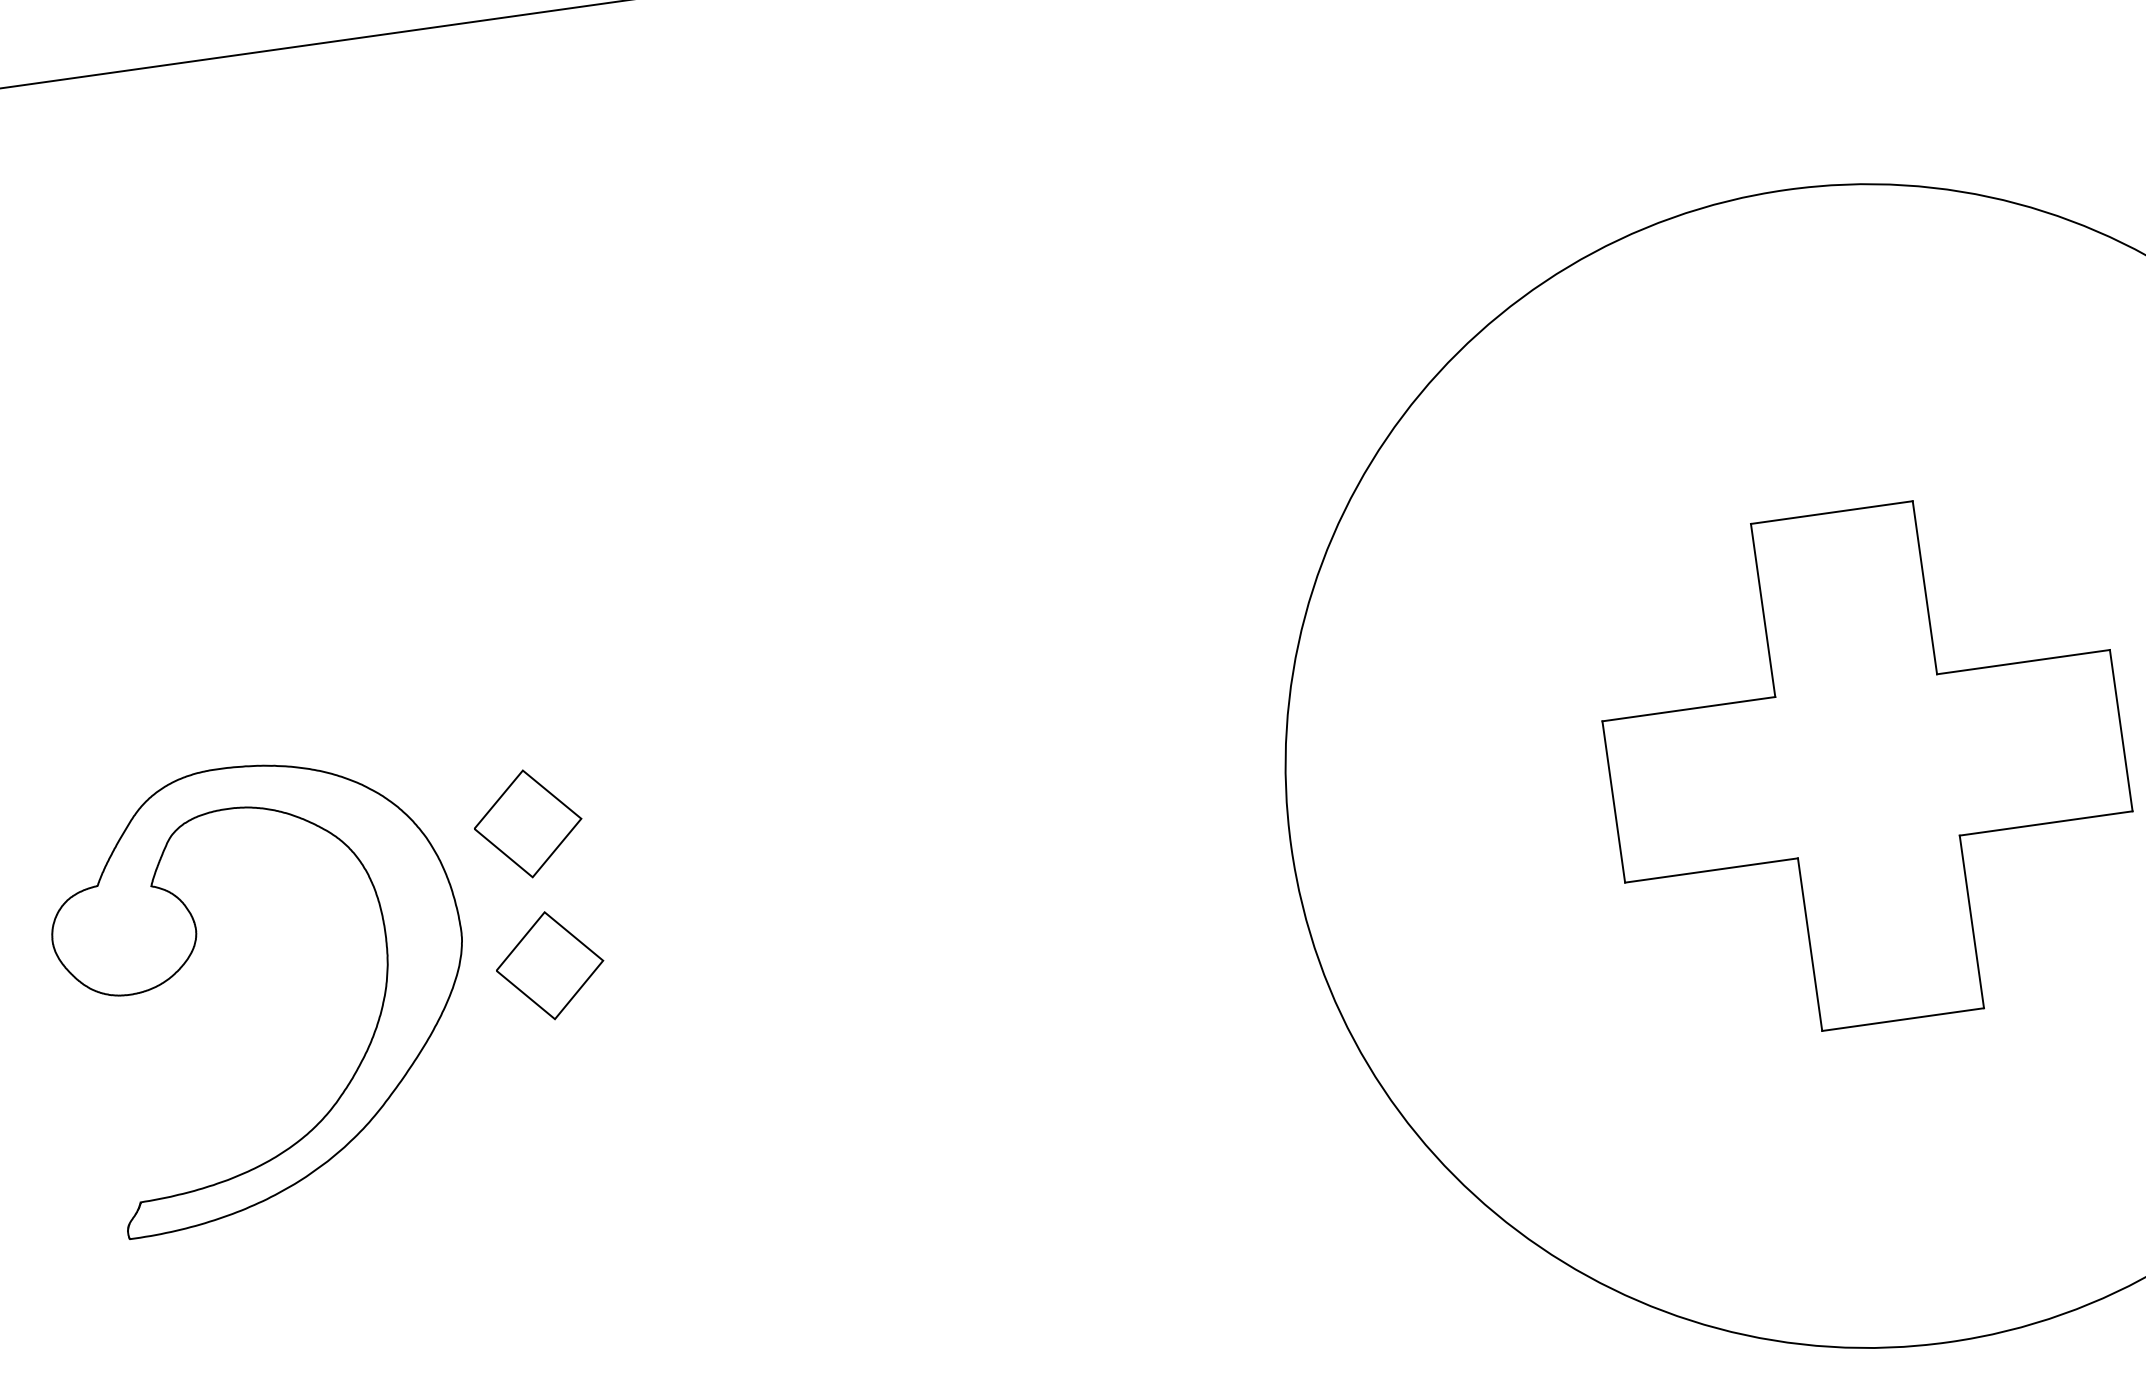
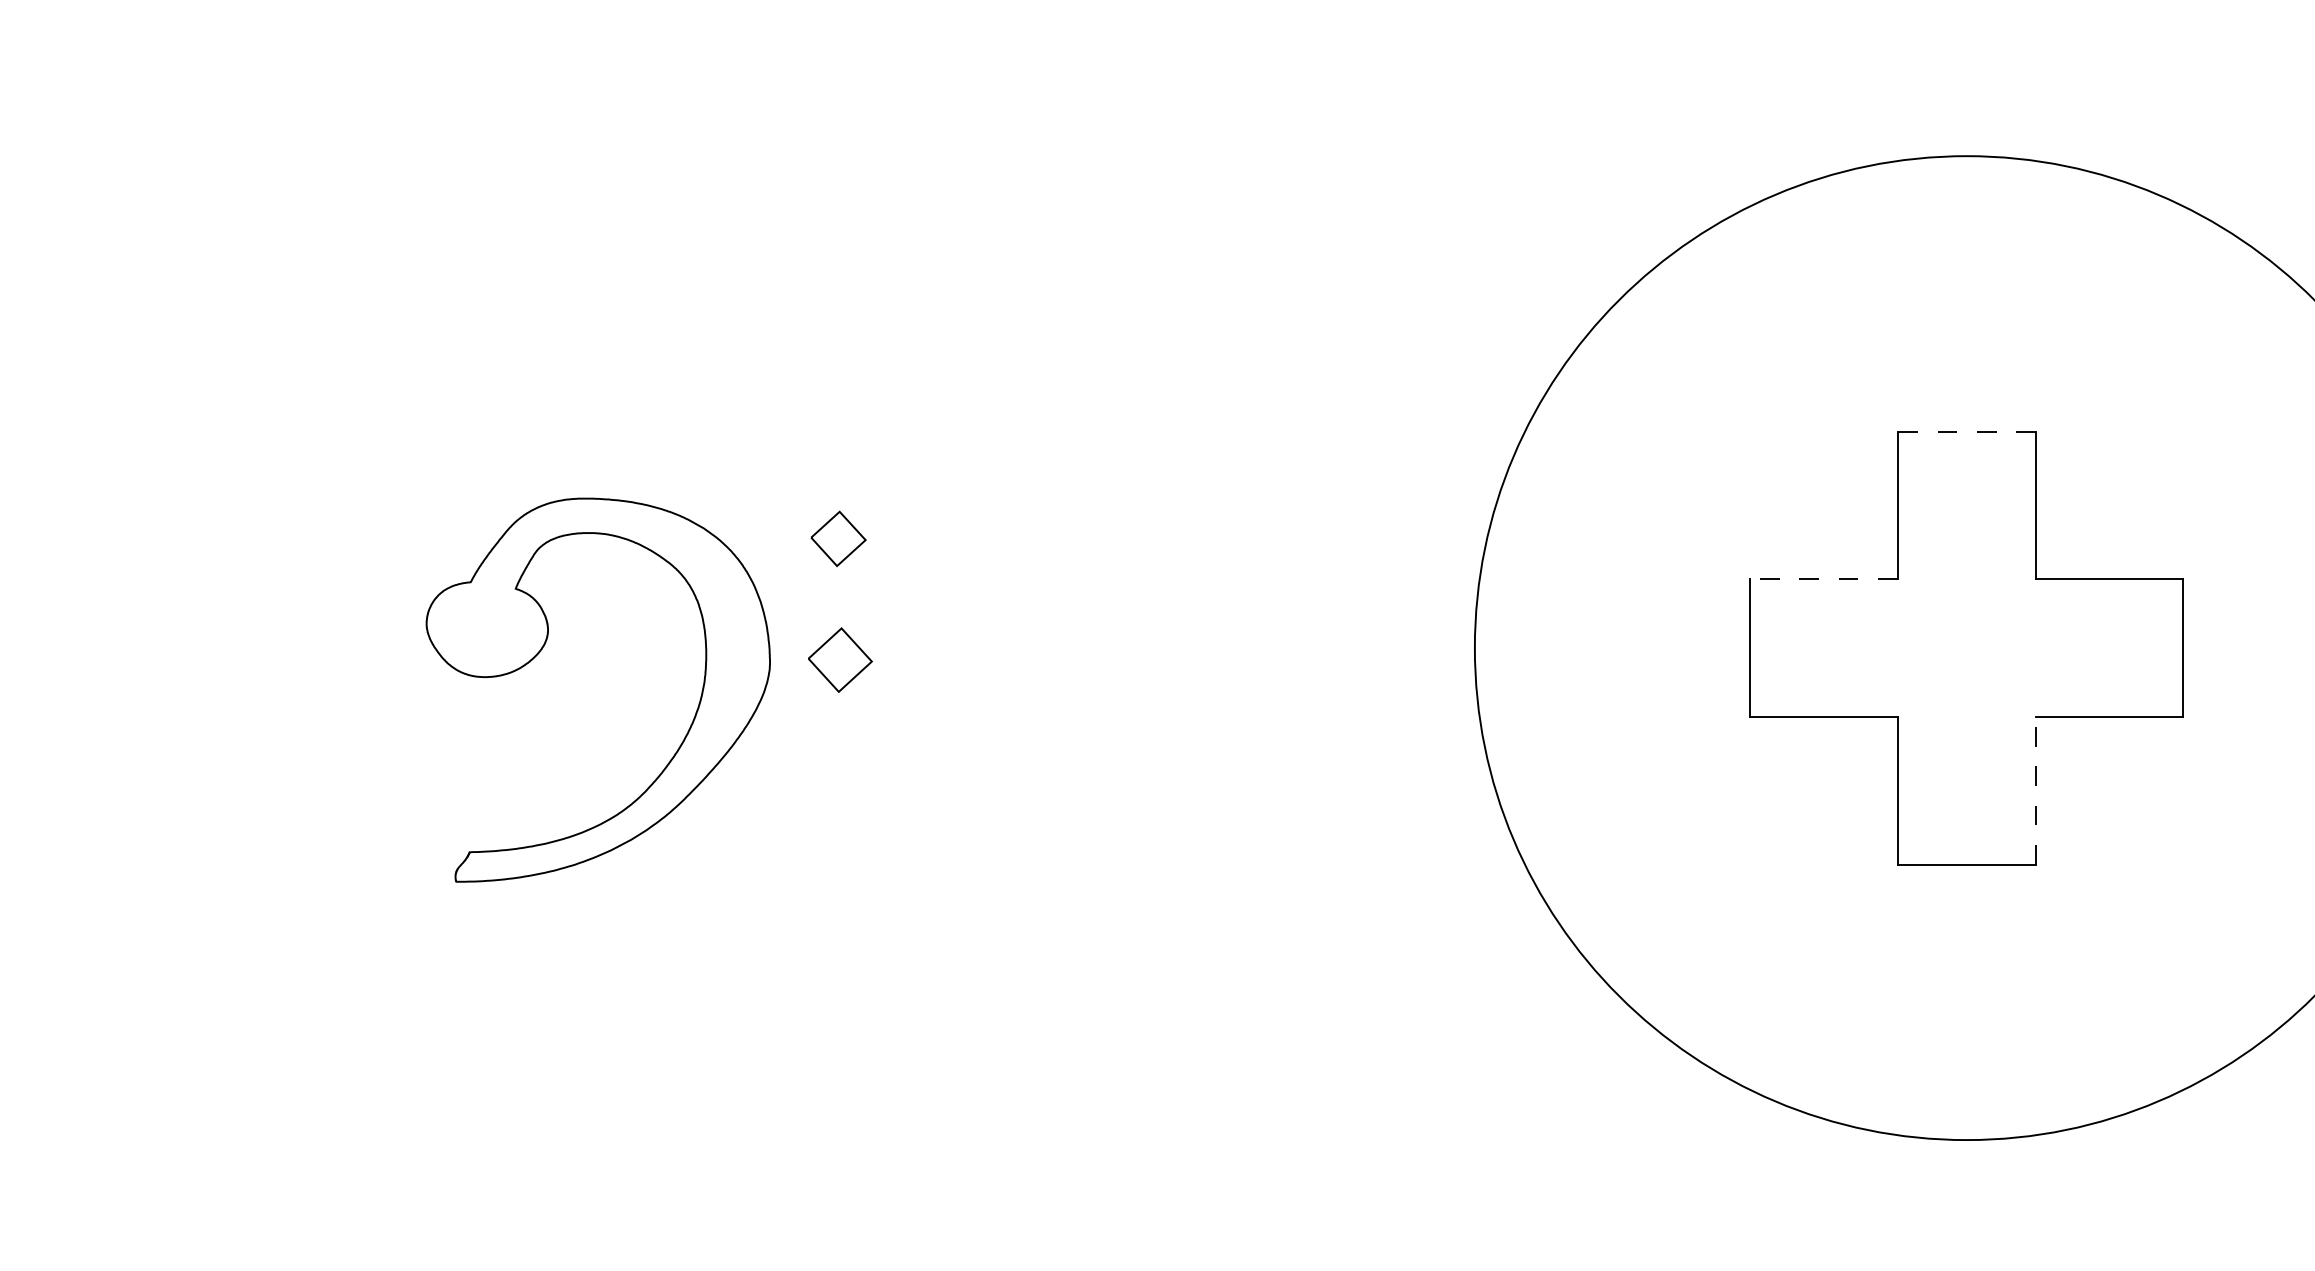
line: (1831, 512) -> (1966, 431), solid -> dashed
line: (1688, 709) -> (1823, 579), solid -> dashed
part: (527, 823) -> (838, 538), size x0.6
line: (1971, 921) -> (2035, 790), solid -> dashed
part: (190, 956) -> (540, 652), moved
part: (550, 964) -> (840, 659), size x0.7

